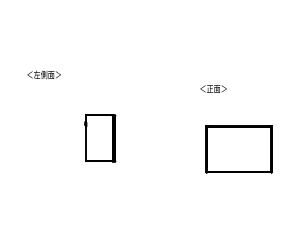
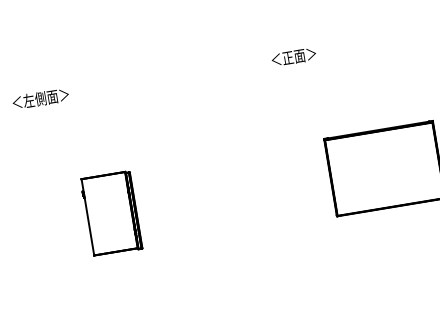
text: (213, 88) -> (293, 56), moved
part: (100, 138) -> (111, 214), moved

